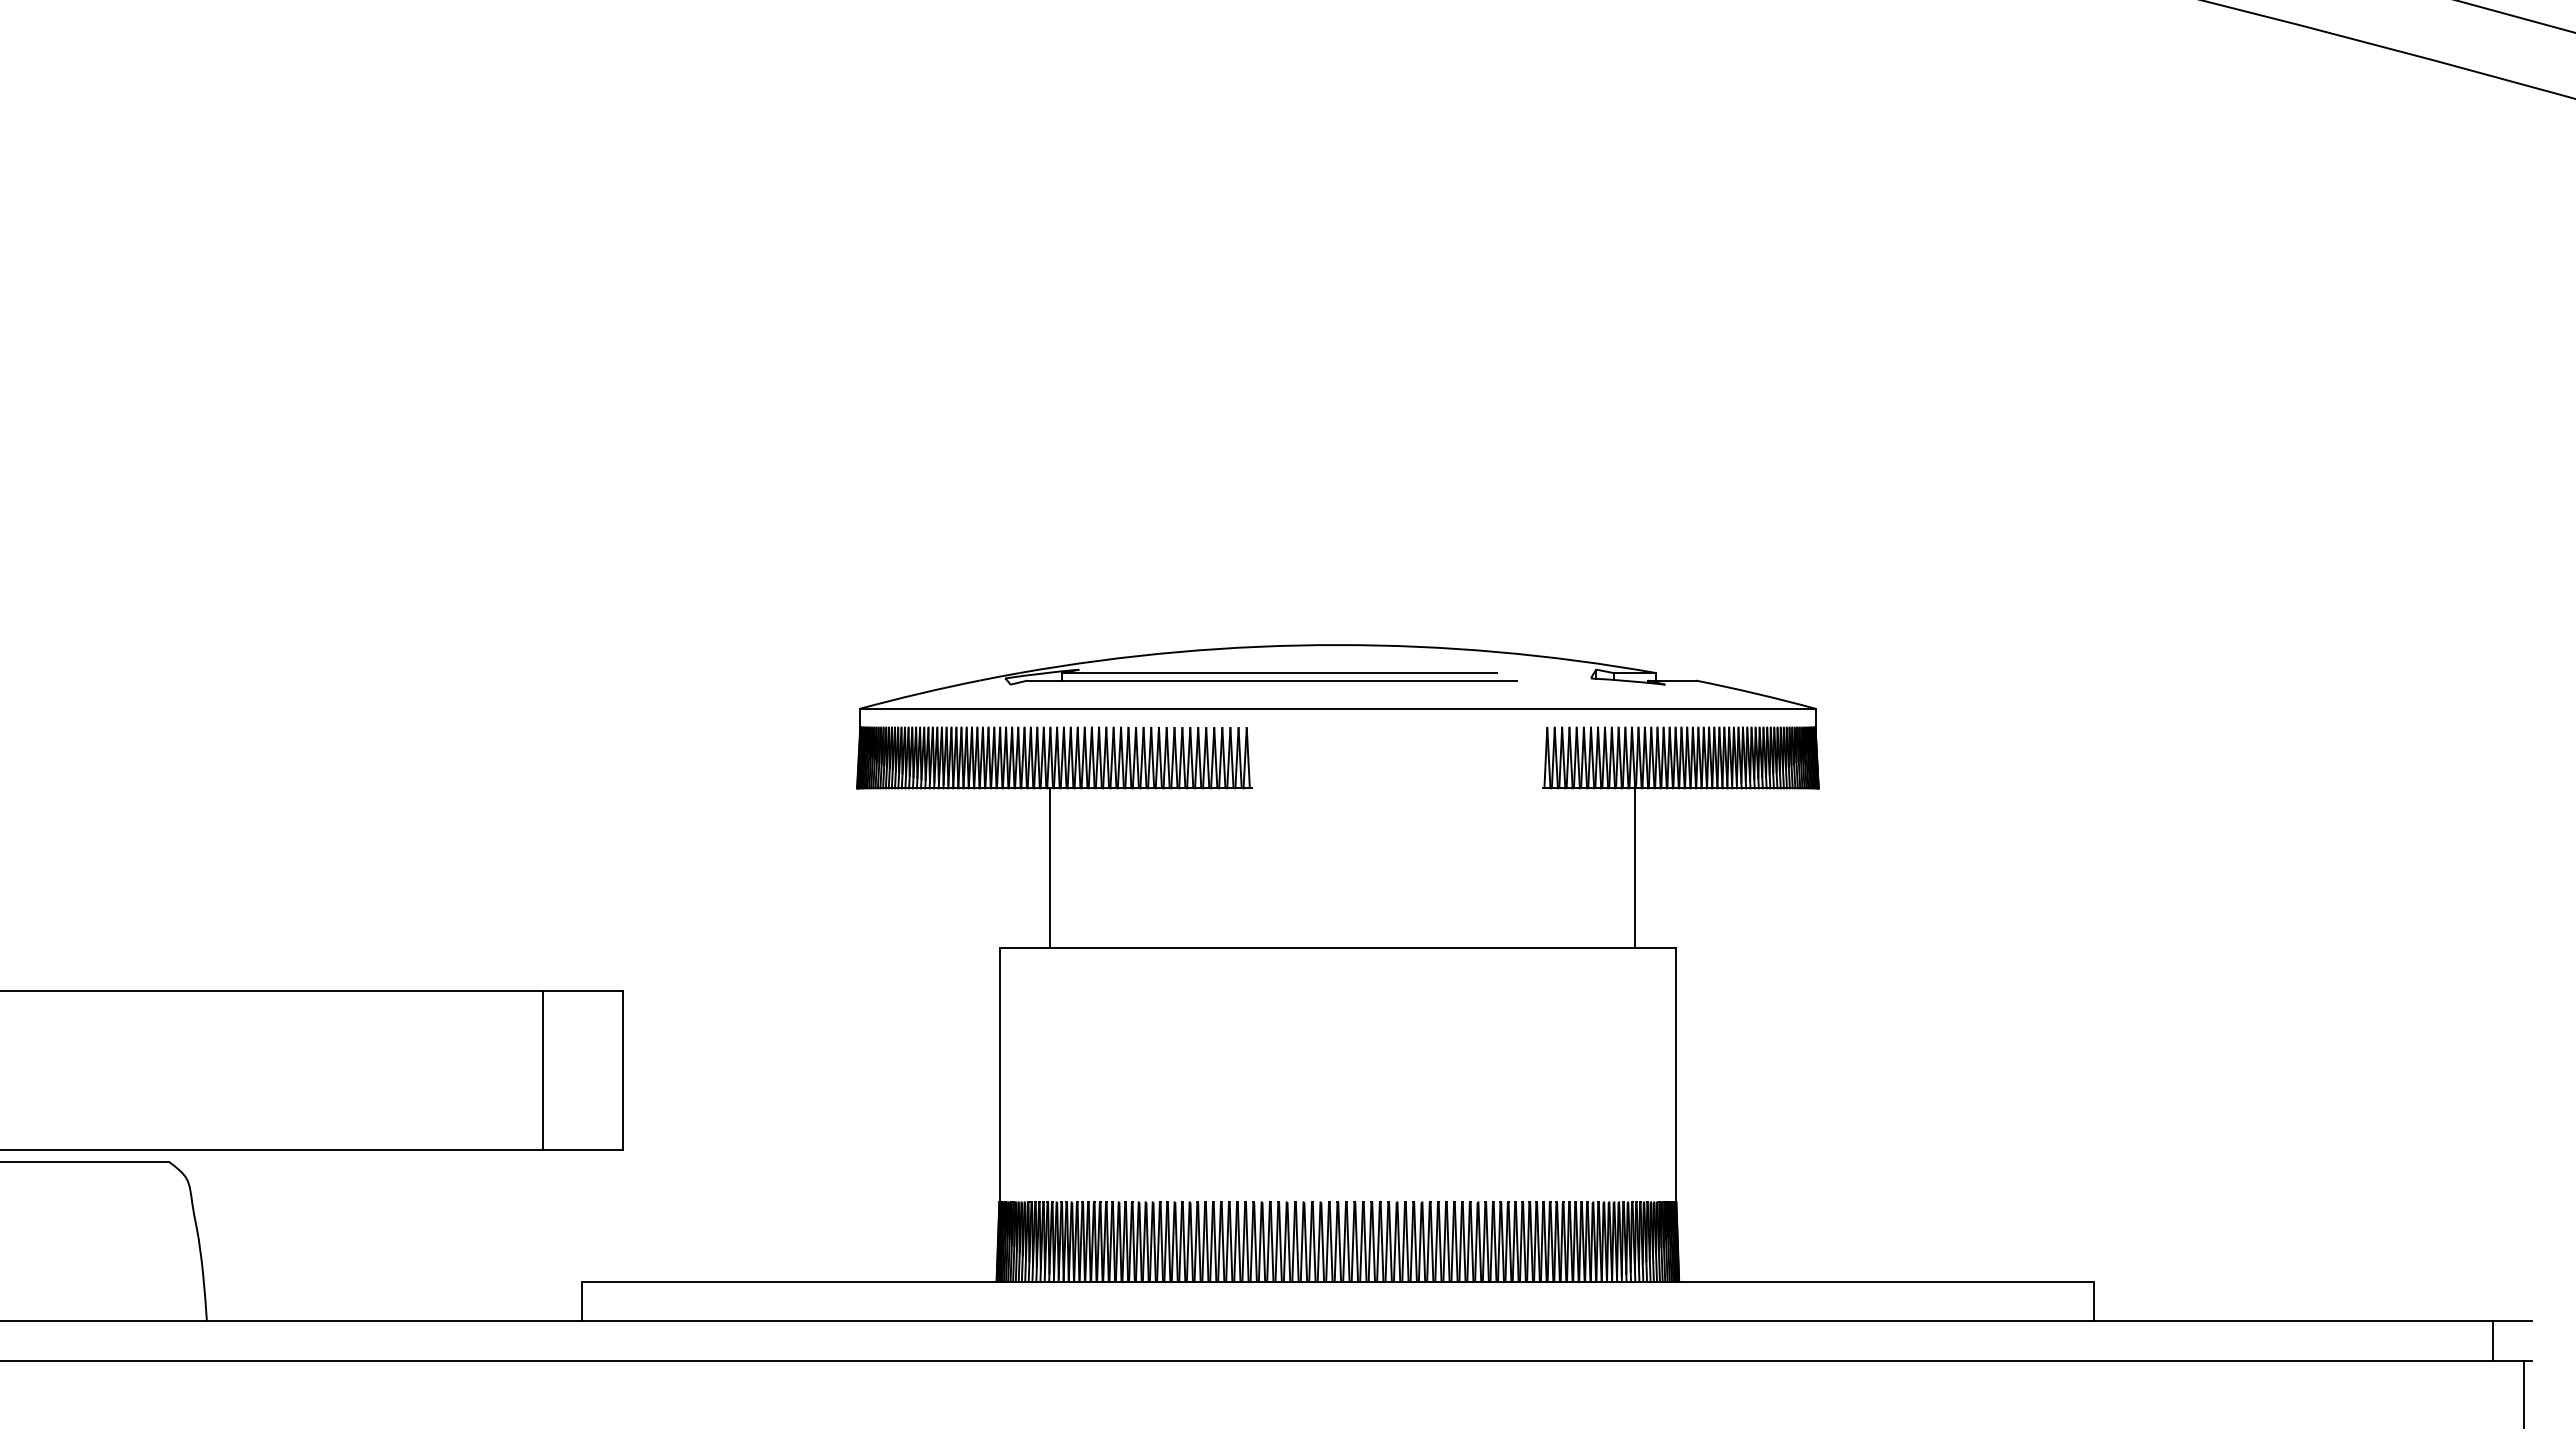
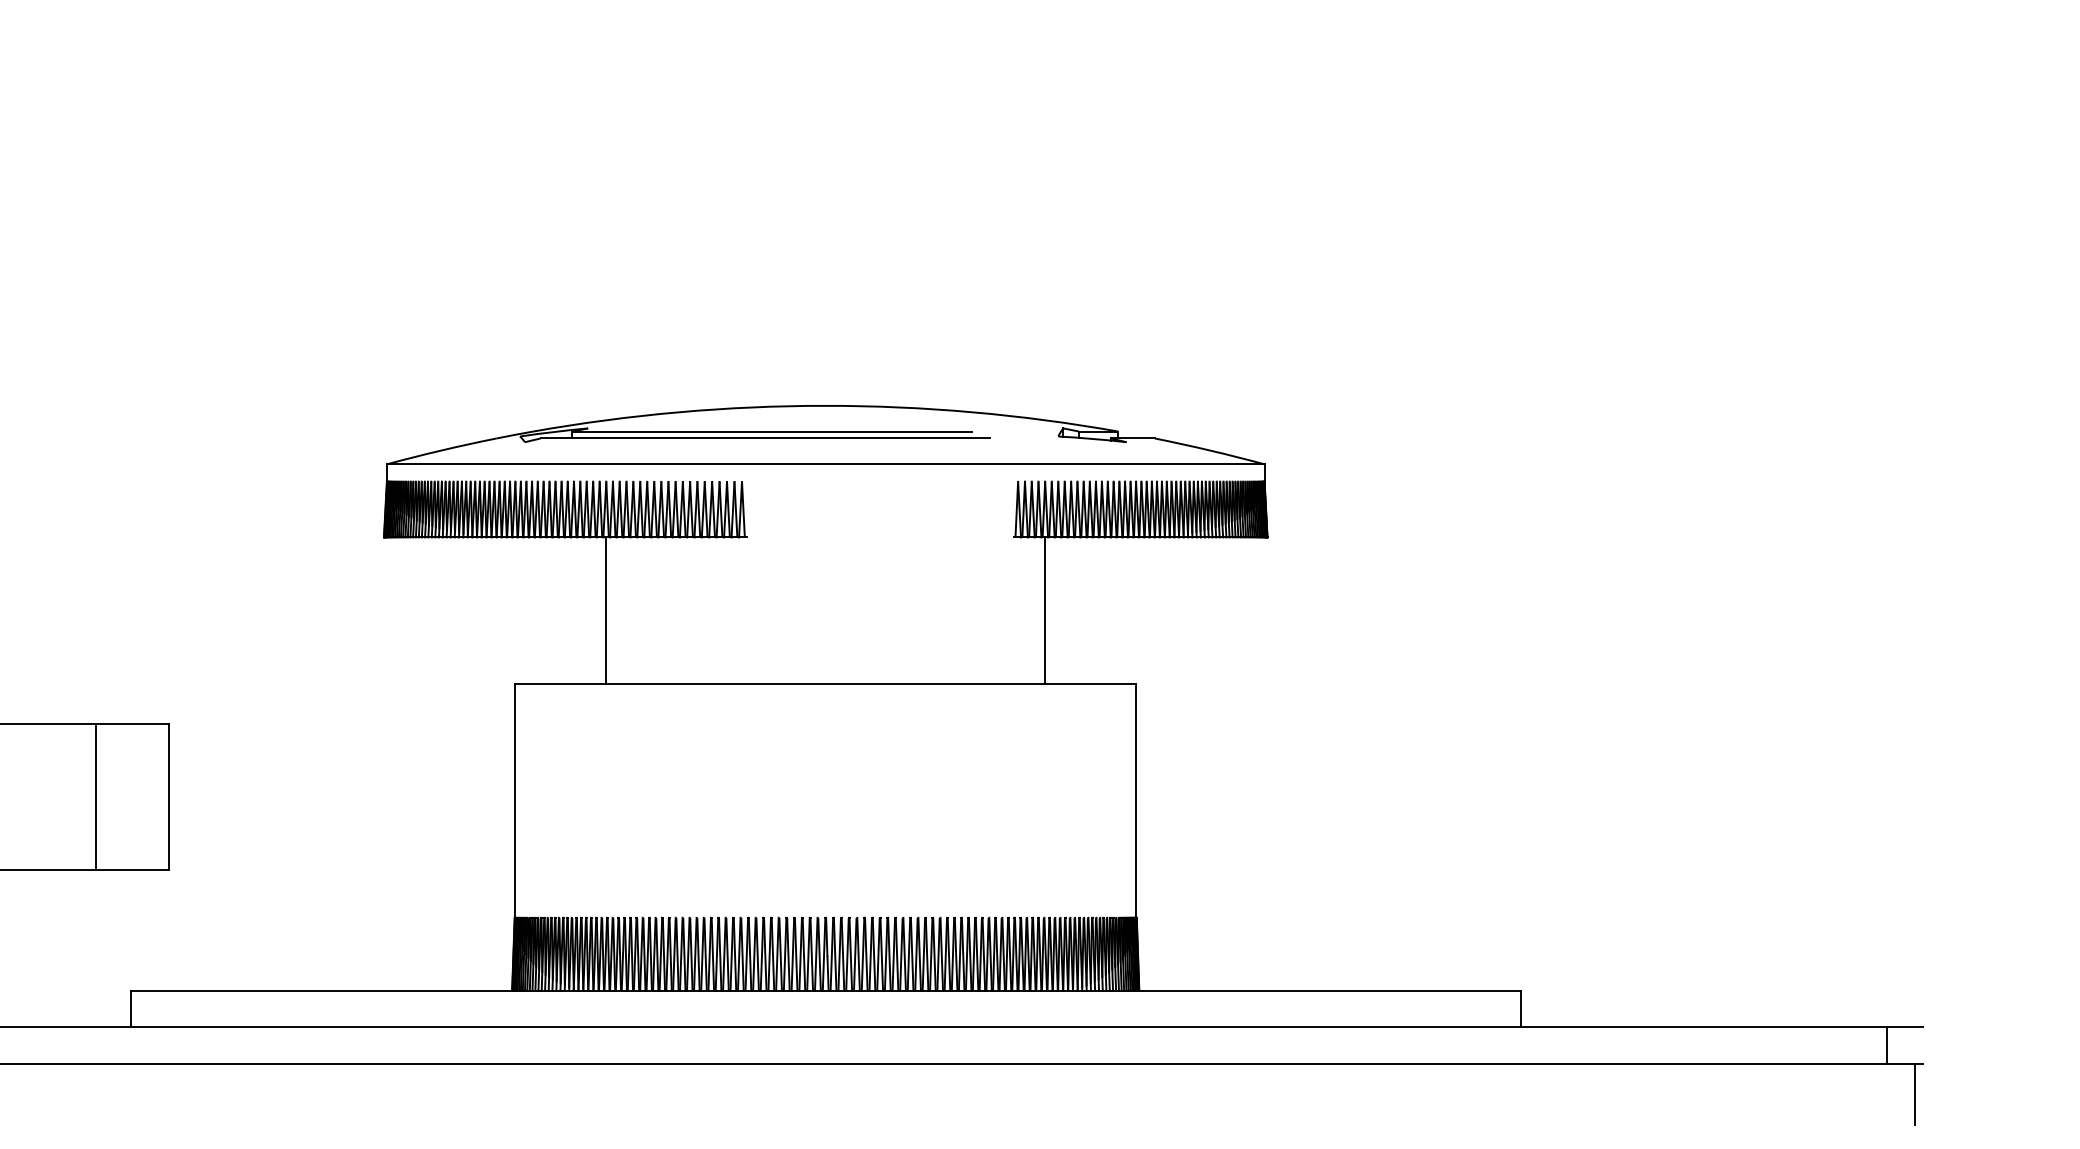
line: (1050, 867) -> (606, 610), moved
line: (1634, 867) -> (1044, 610), moved

